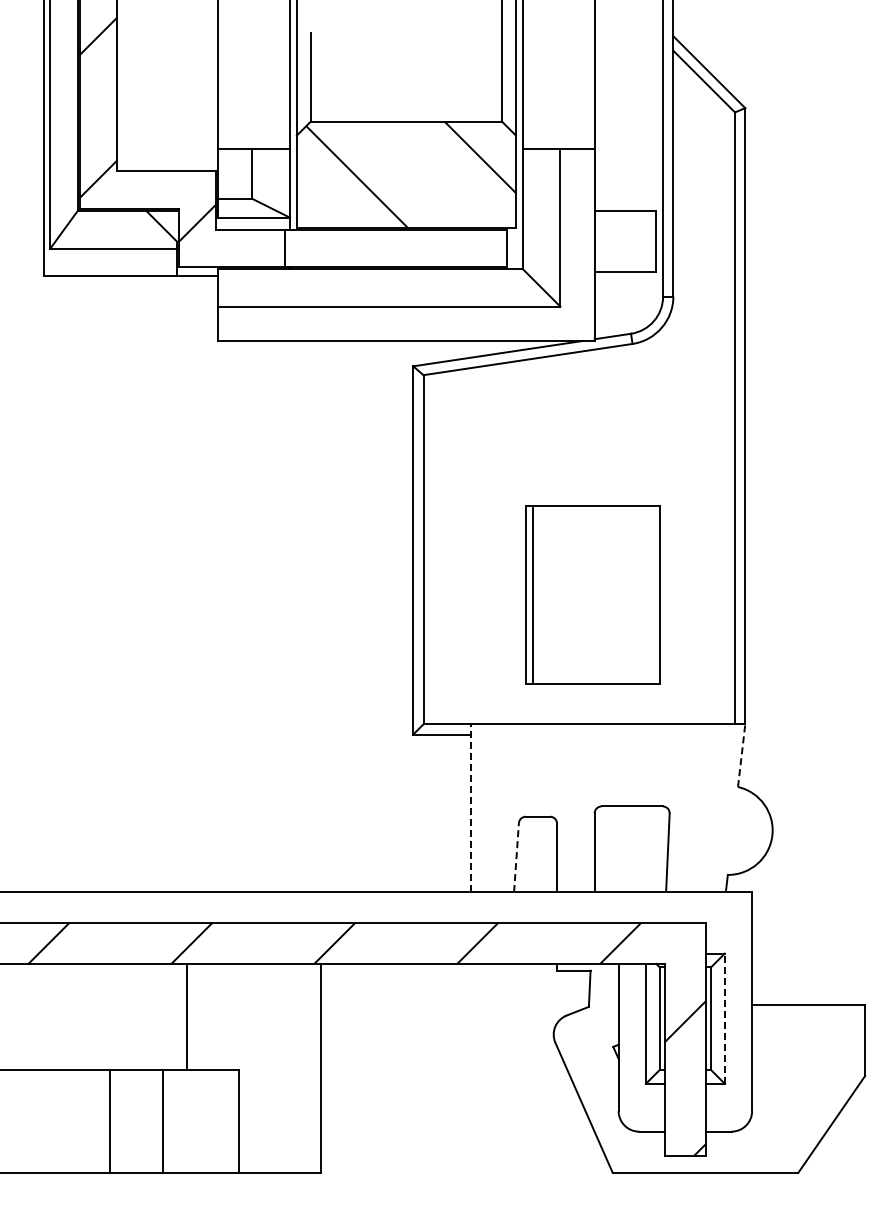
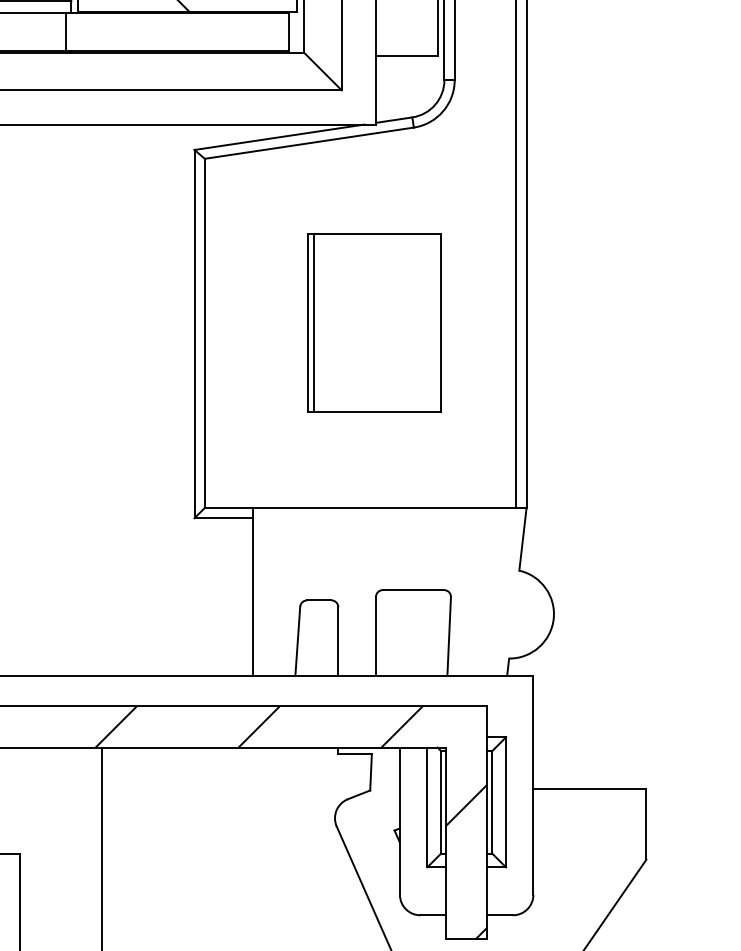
part: (592, 594) -> (373, 322), moved
line: (741, 755) -> (522, 539), dashed -> solid
line: (471, 808) -> (252, 592), dashed -> solid
line: (516, 857) -> (297, 641), dashed -> solid
line: (724, 1018) -> (505, 802), dashed -> solid

